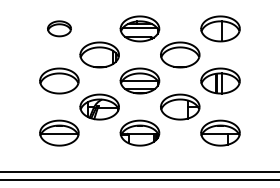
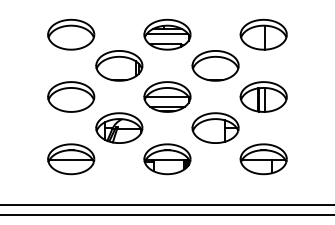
part: (59, 28) -> (71, 34), size x1.67

